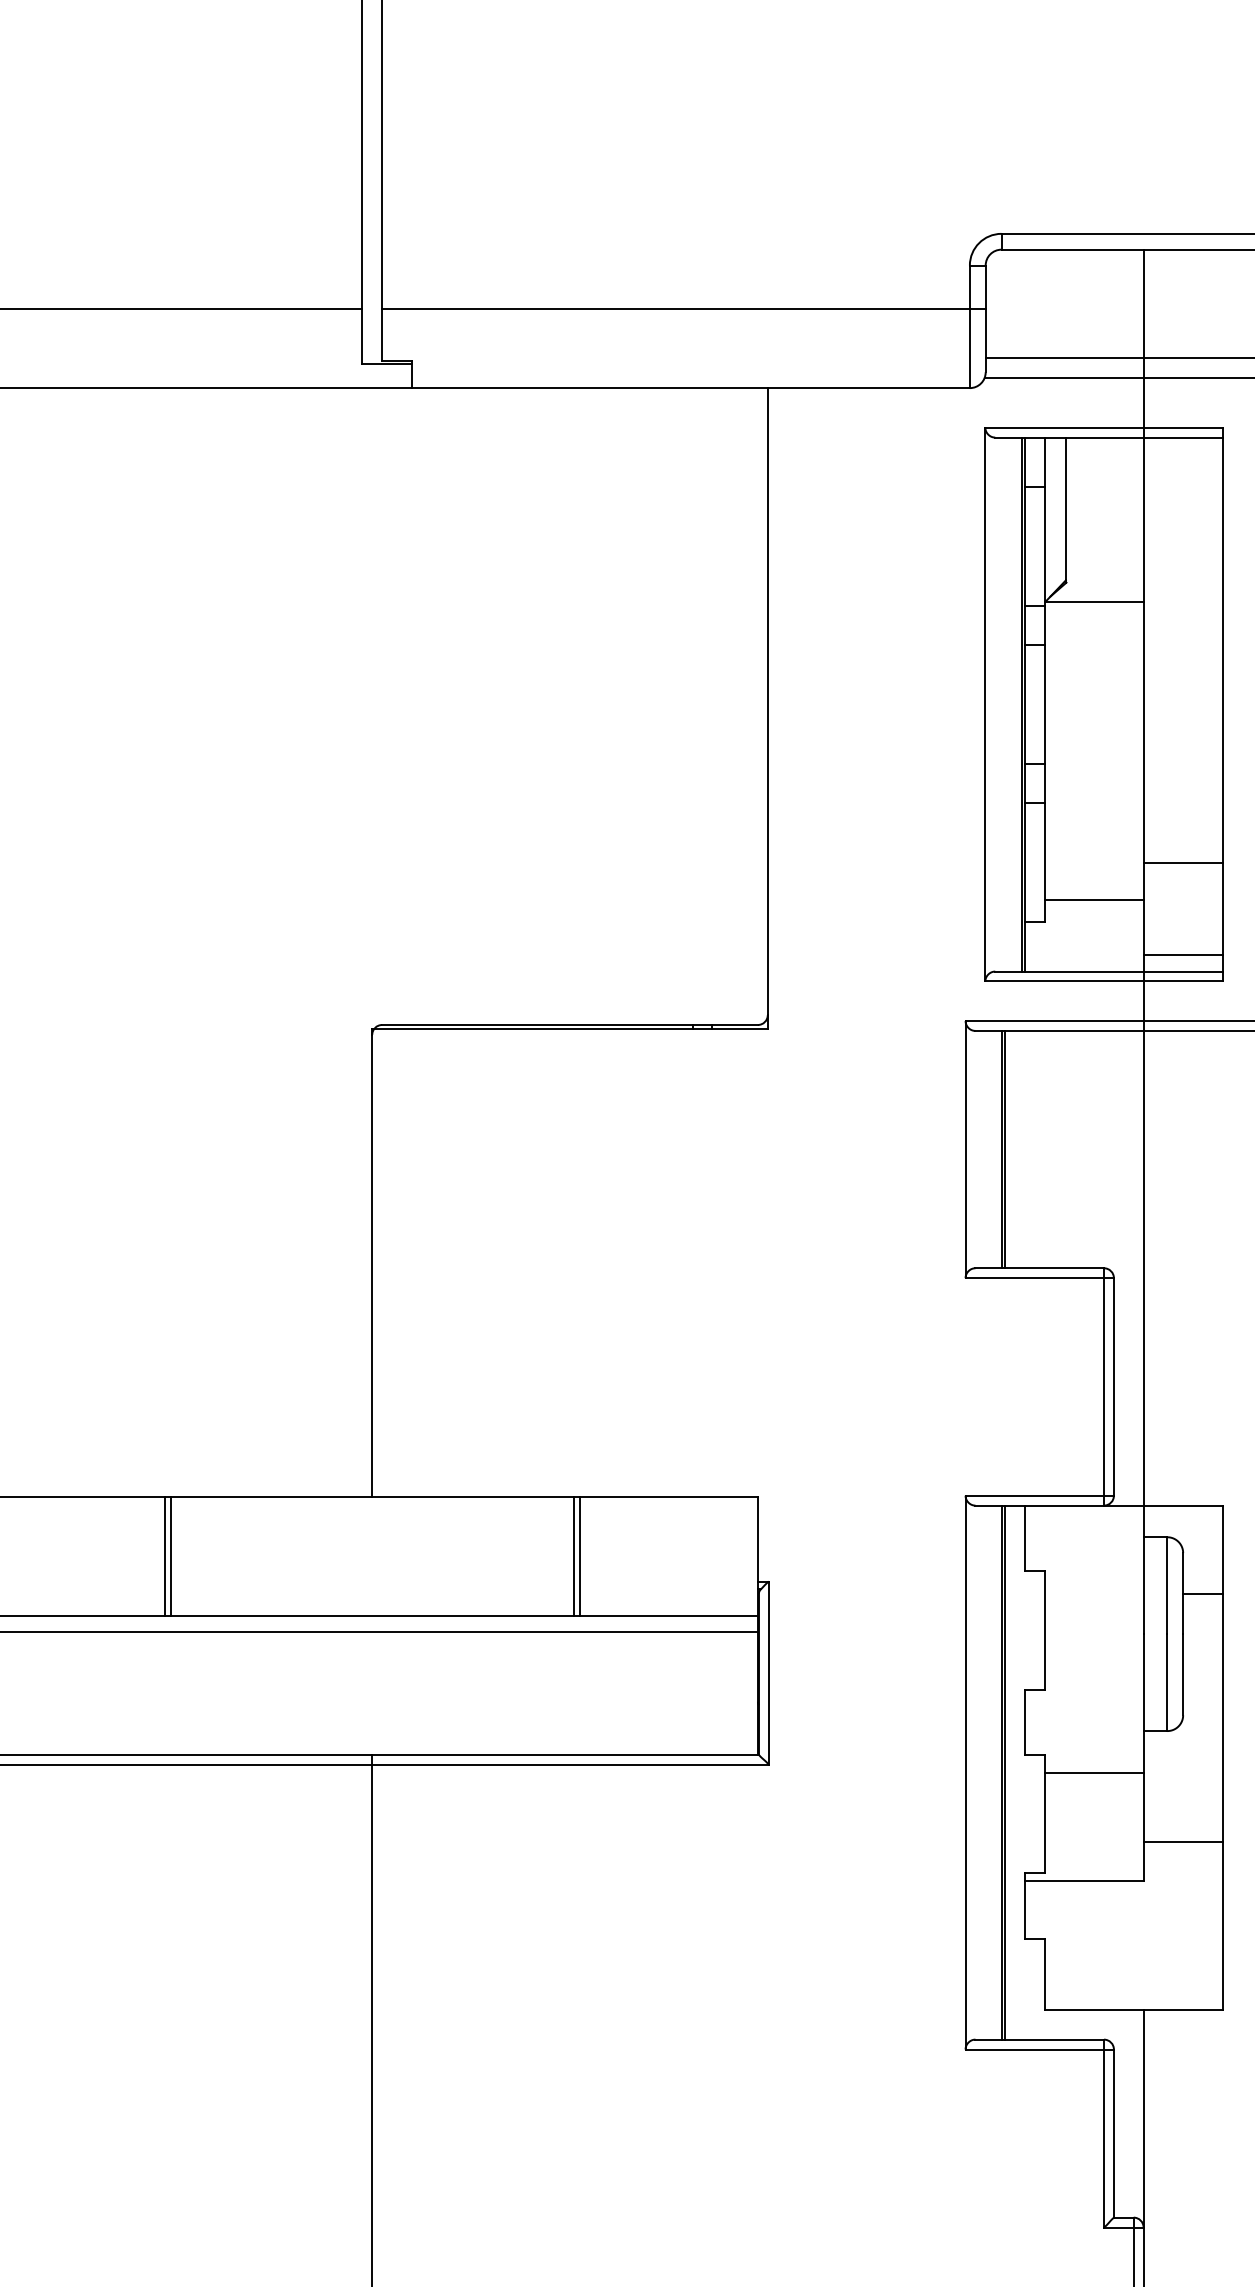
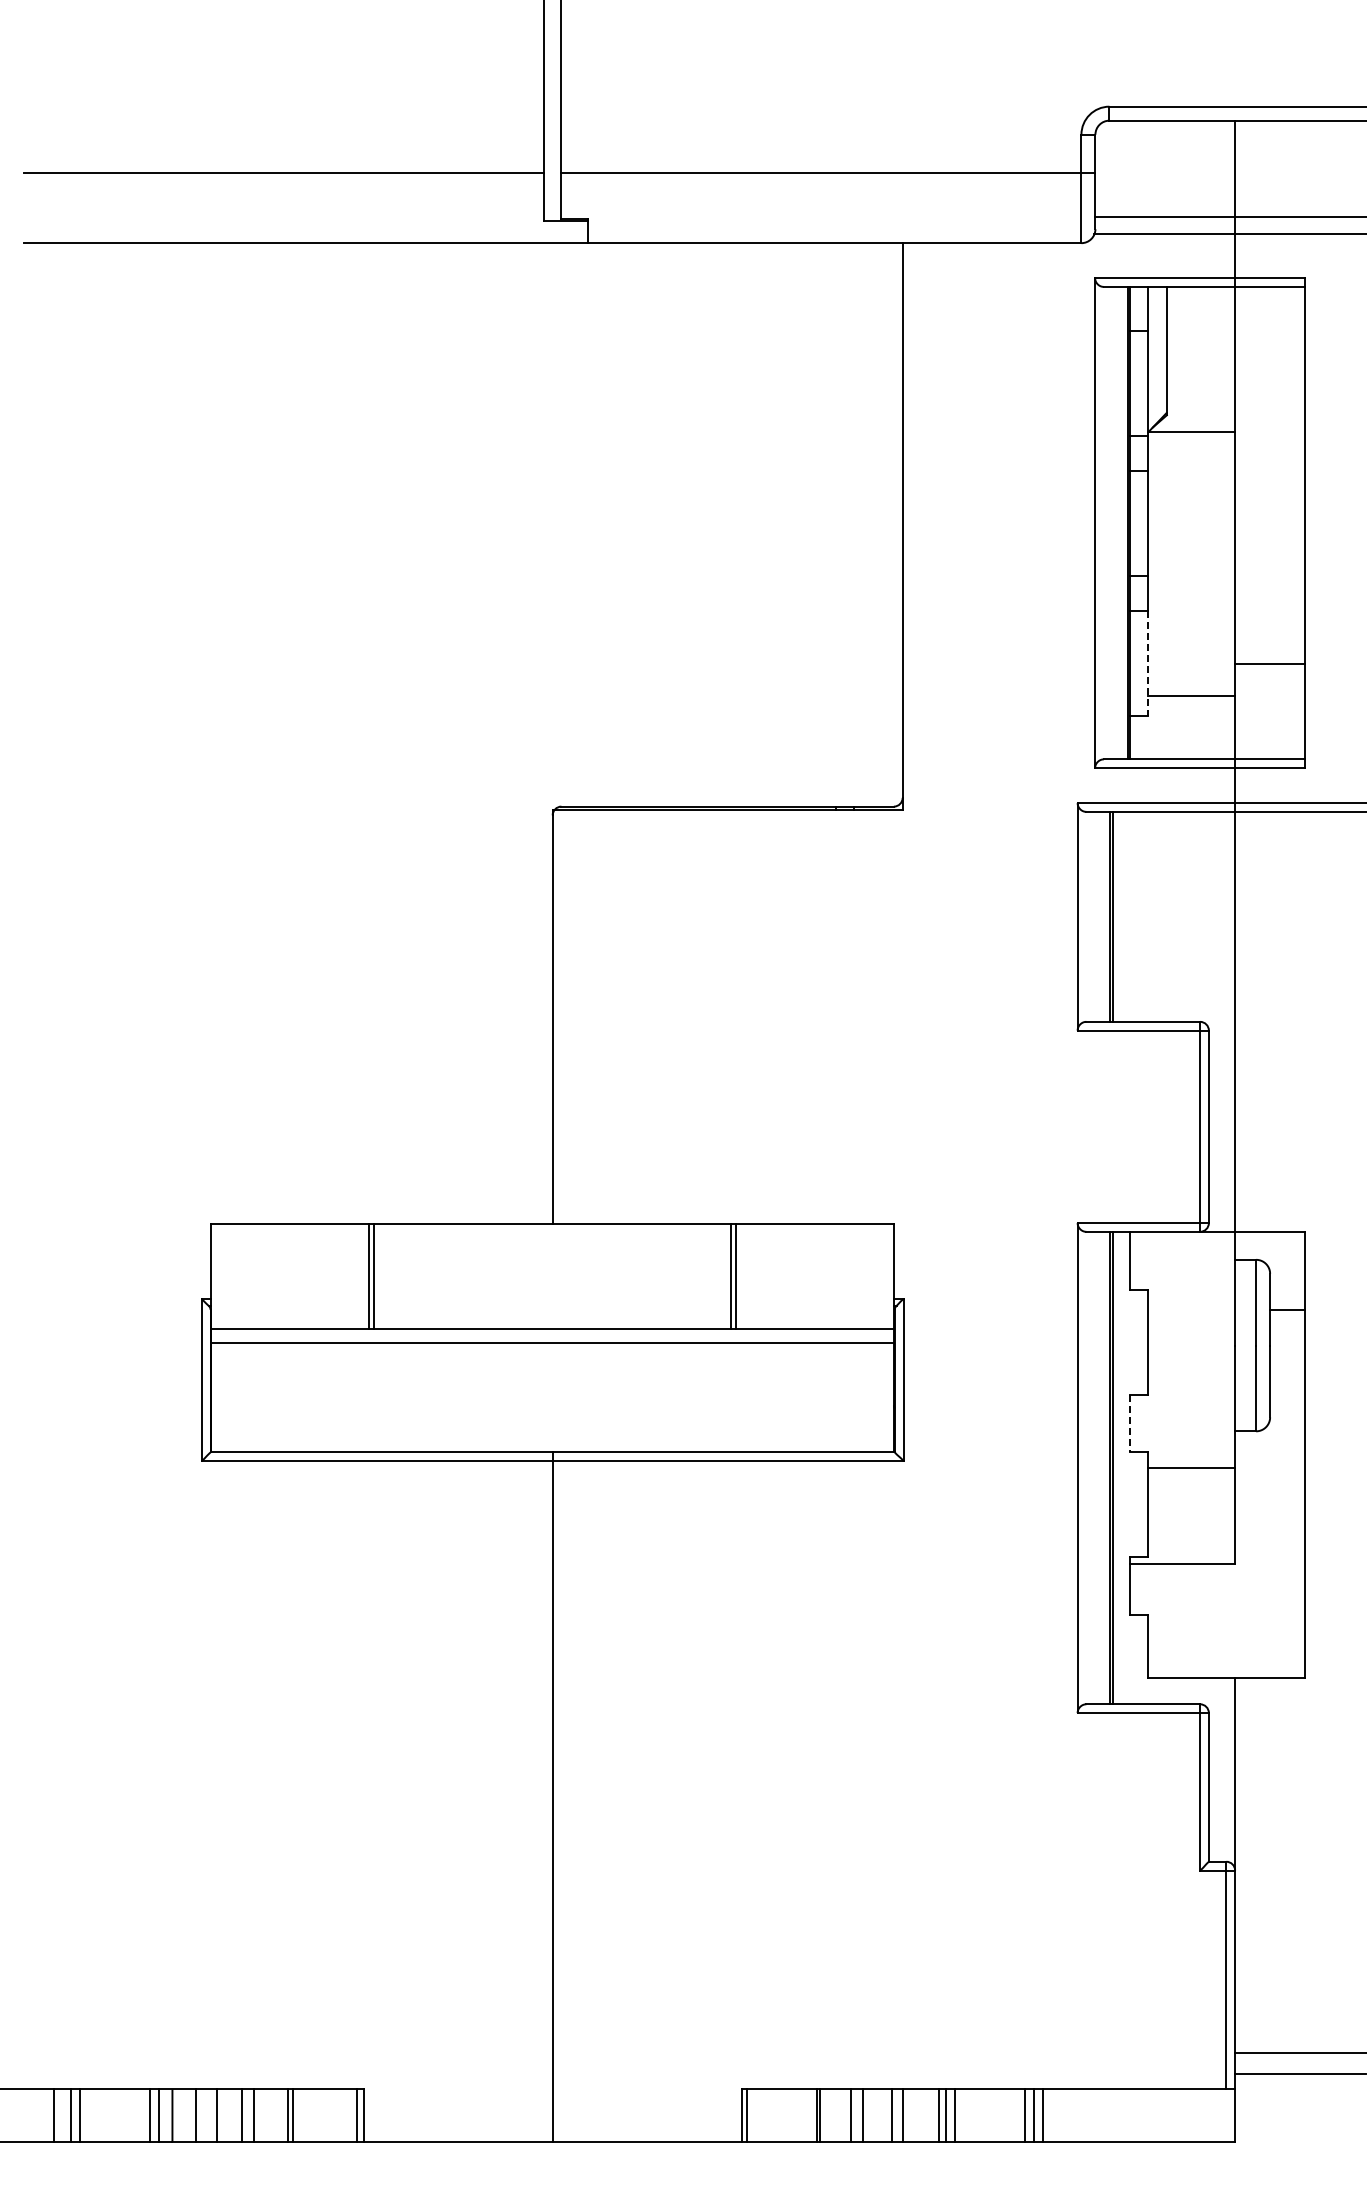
line: (1044, 863) -> (1147, 663), solid -> dashed
line: (1183, 955) -> (1270, 745), removed
line: (1025, 1722) -> (1130, 1423), solid -> dashed
line: (1183, 1842) -> (1270, 1529), removed

